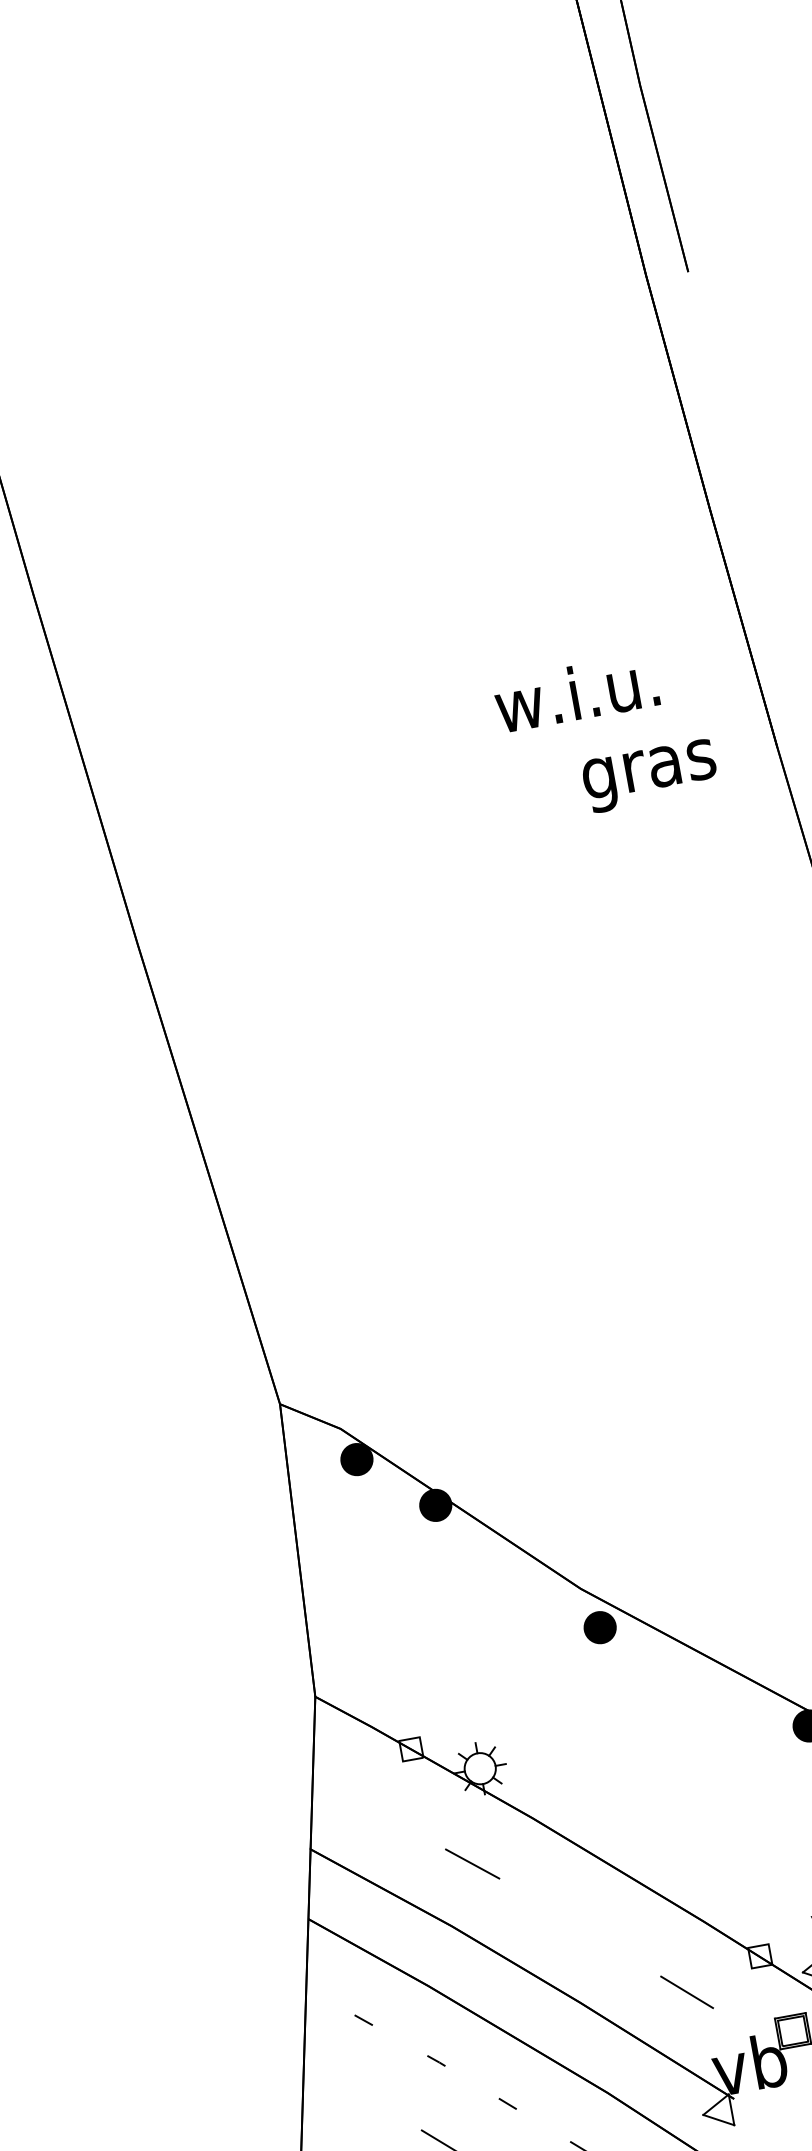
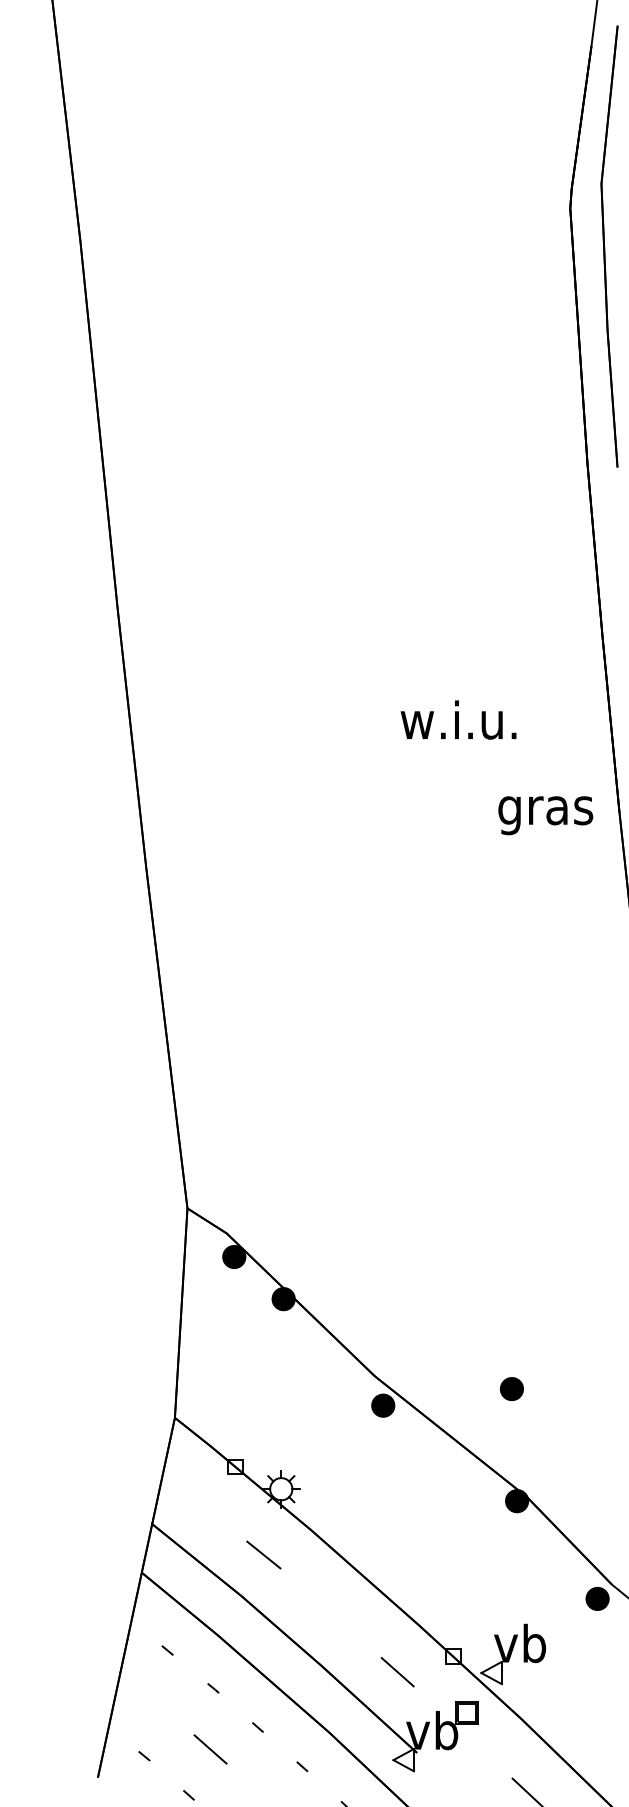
text: (576, 692) -> (458, 719), moved
text: (649, 775) -> (545, 815), moved
part: (773, 1573) -> (511, 1389), added

